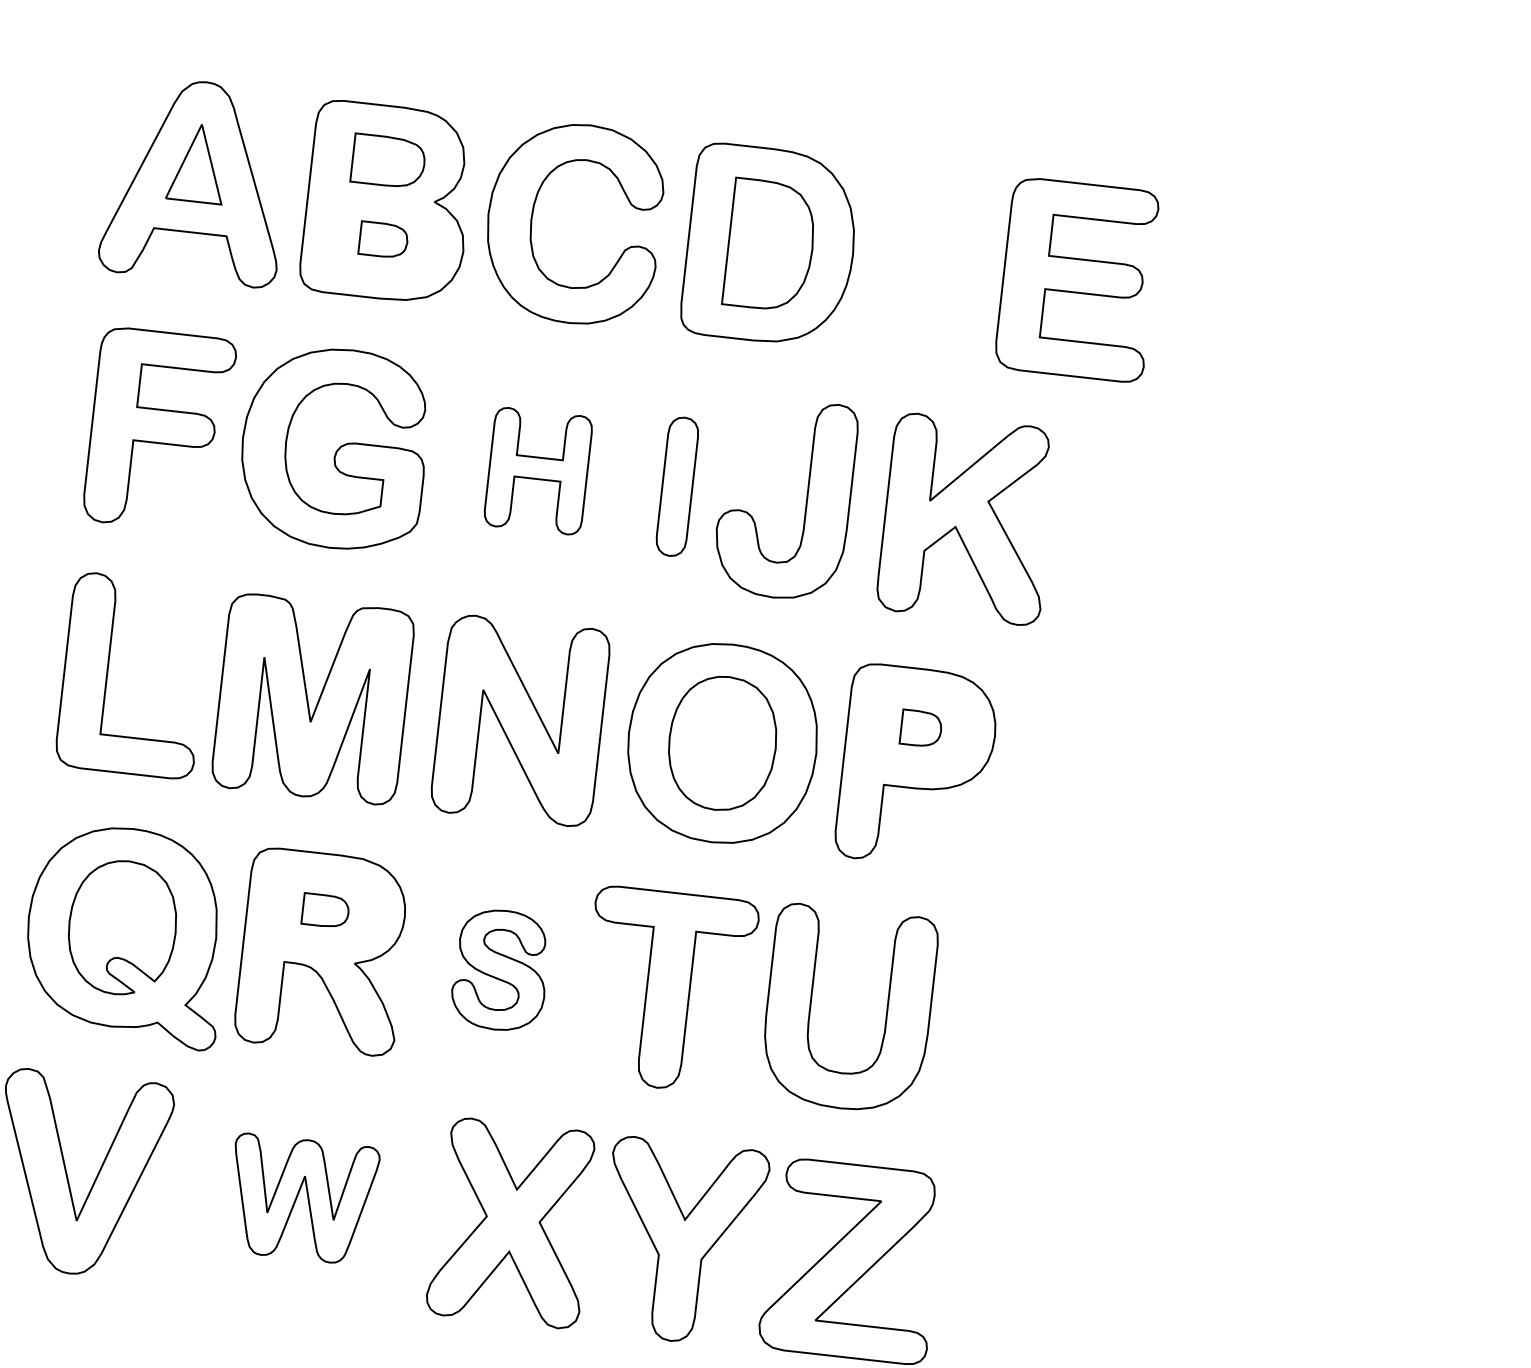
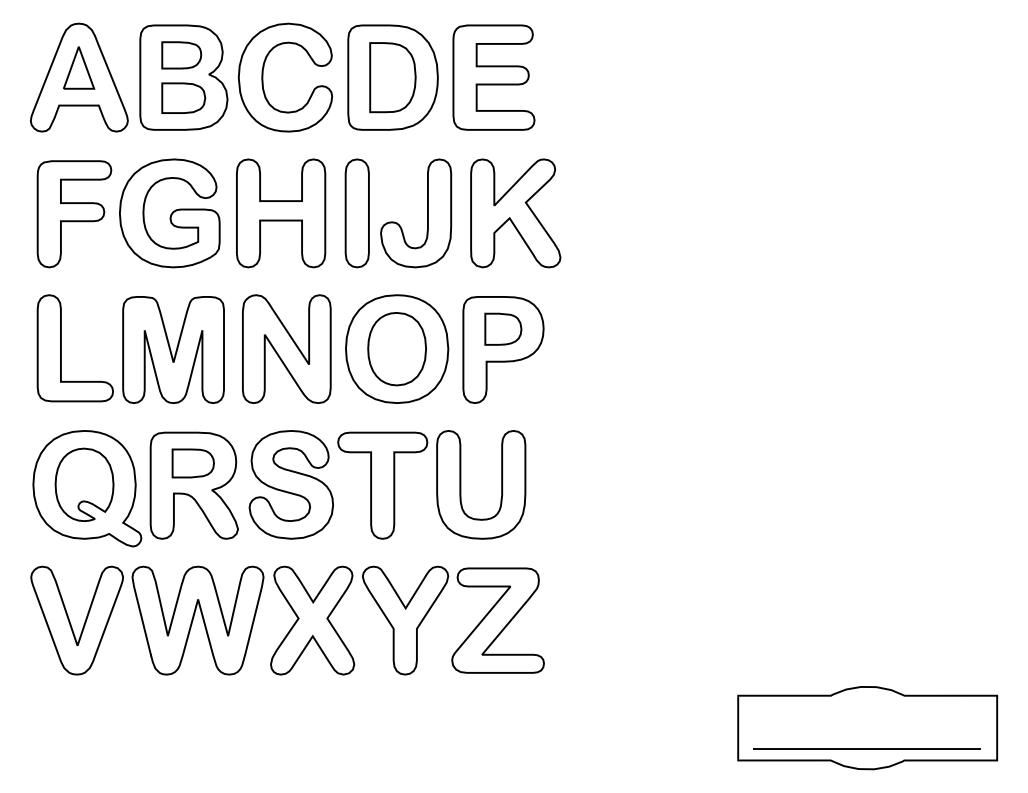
part: (383, 238) -> (183, 97), size x1.67
part: (1077, 279) -> (493, 77), moved
part: (538, 471) -> (281, 213), size x1.67
part: (676, 486) -> (356, 213), size x1.43
part: (921, 727) -> (503, 328), size x1.67
part: (324, 910) -> (192, 463), size x1.67
part: (499, 969) -> (290, 484), size x1.67
part: (301, 1199) -> (197, 620), size x1.67

